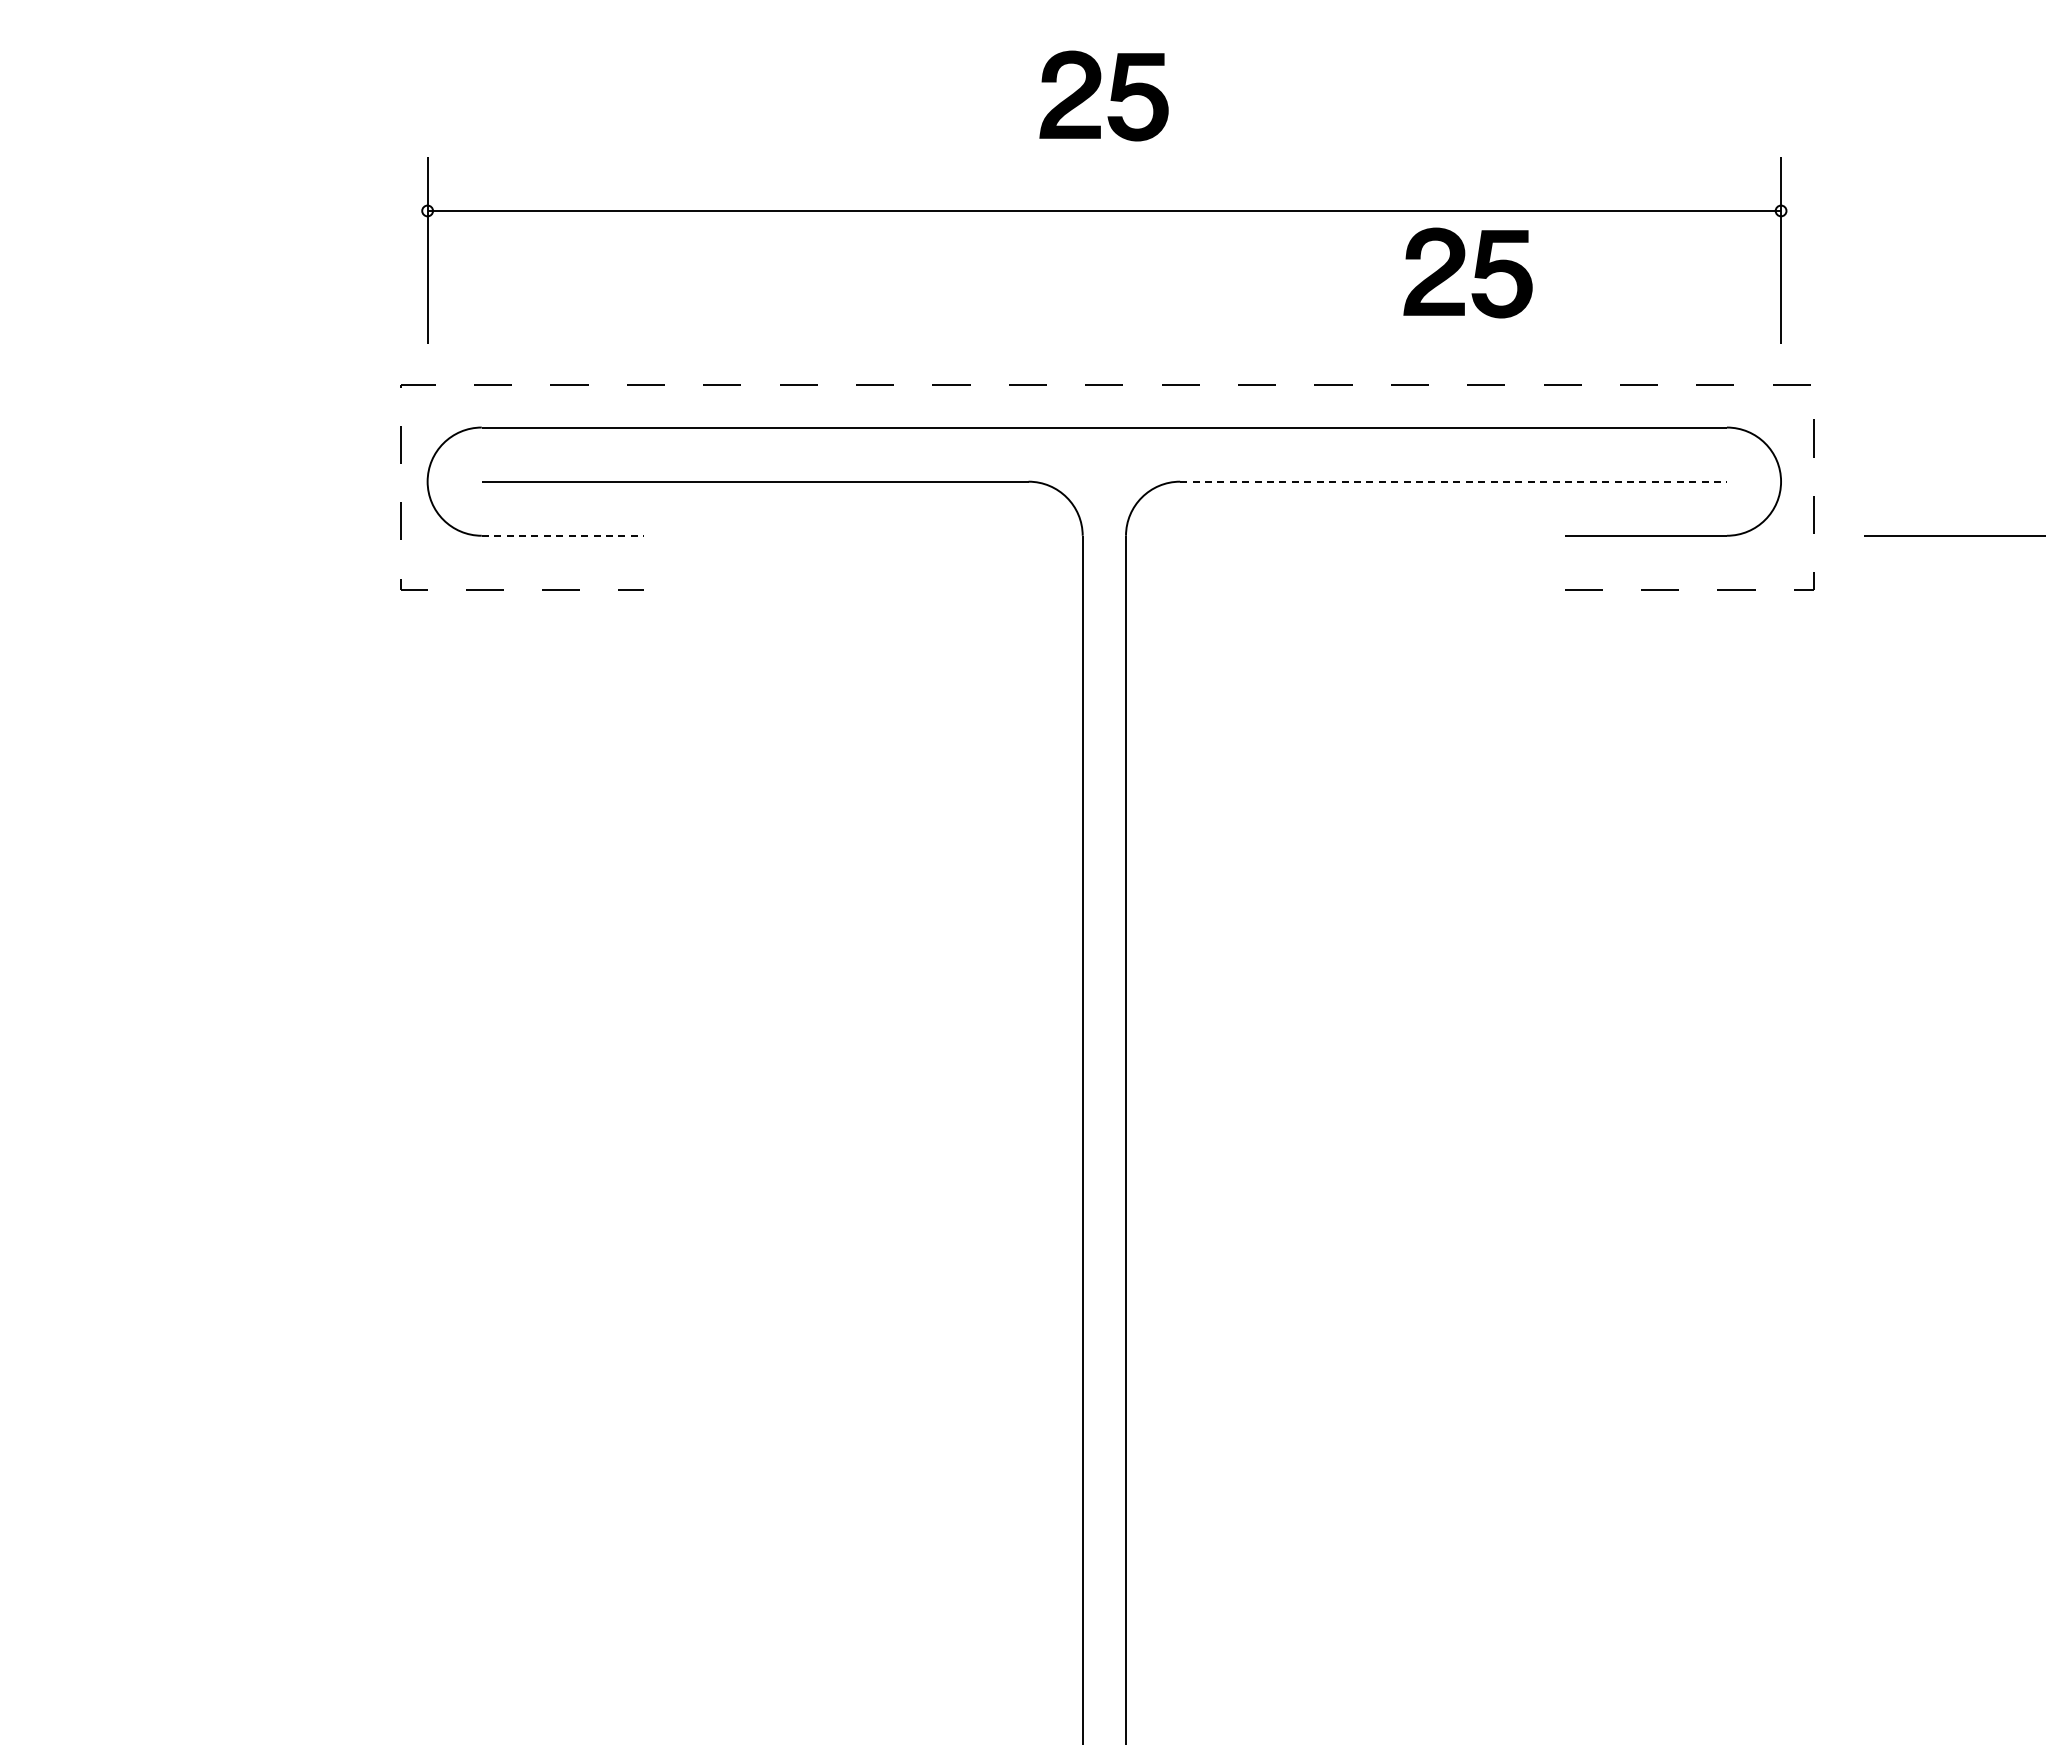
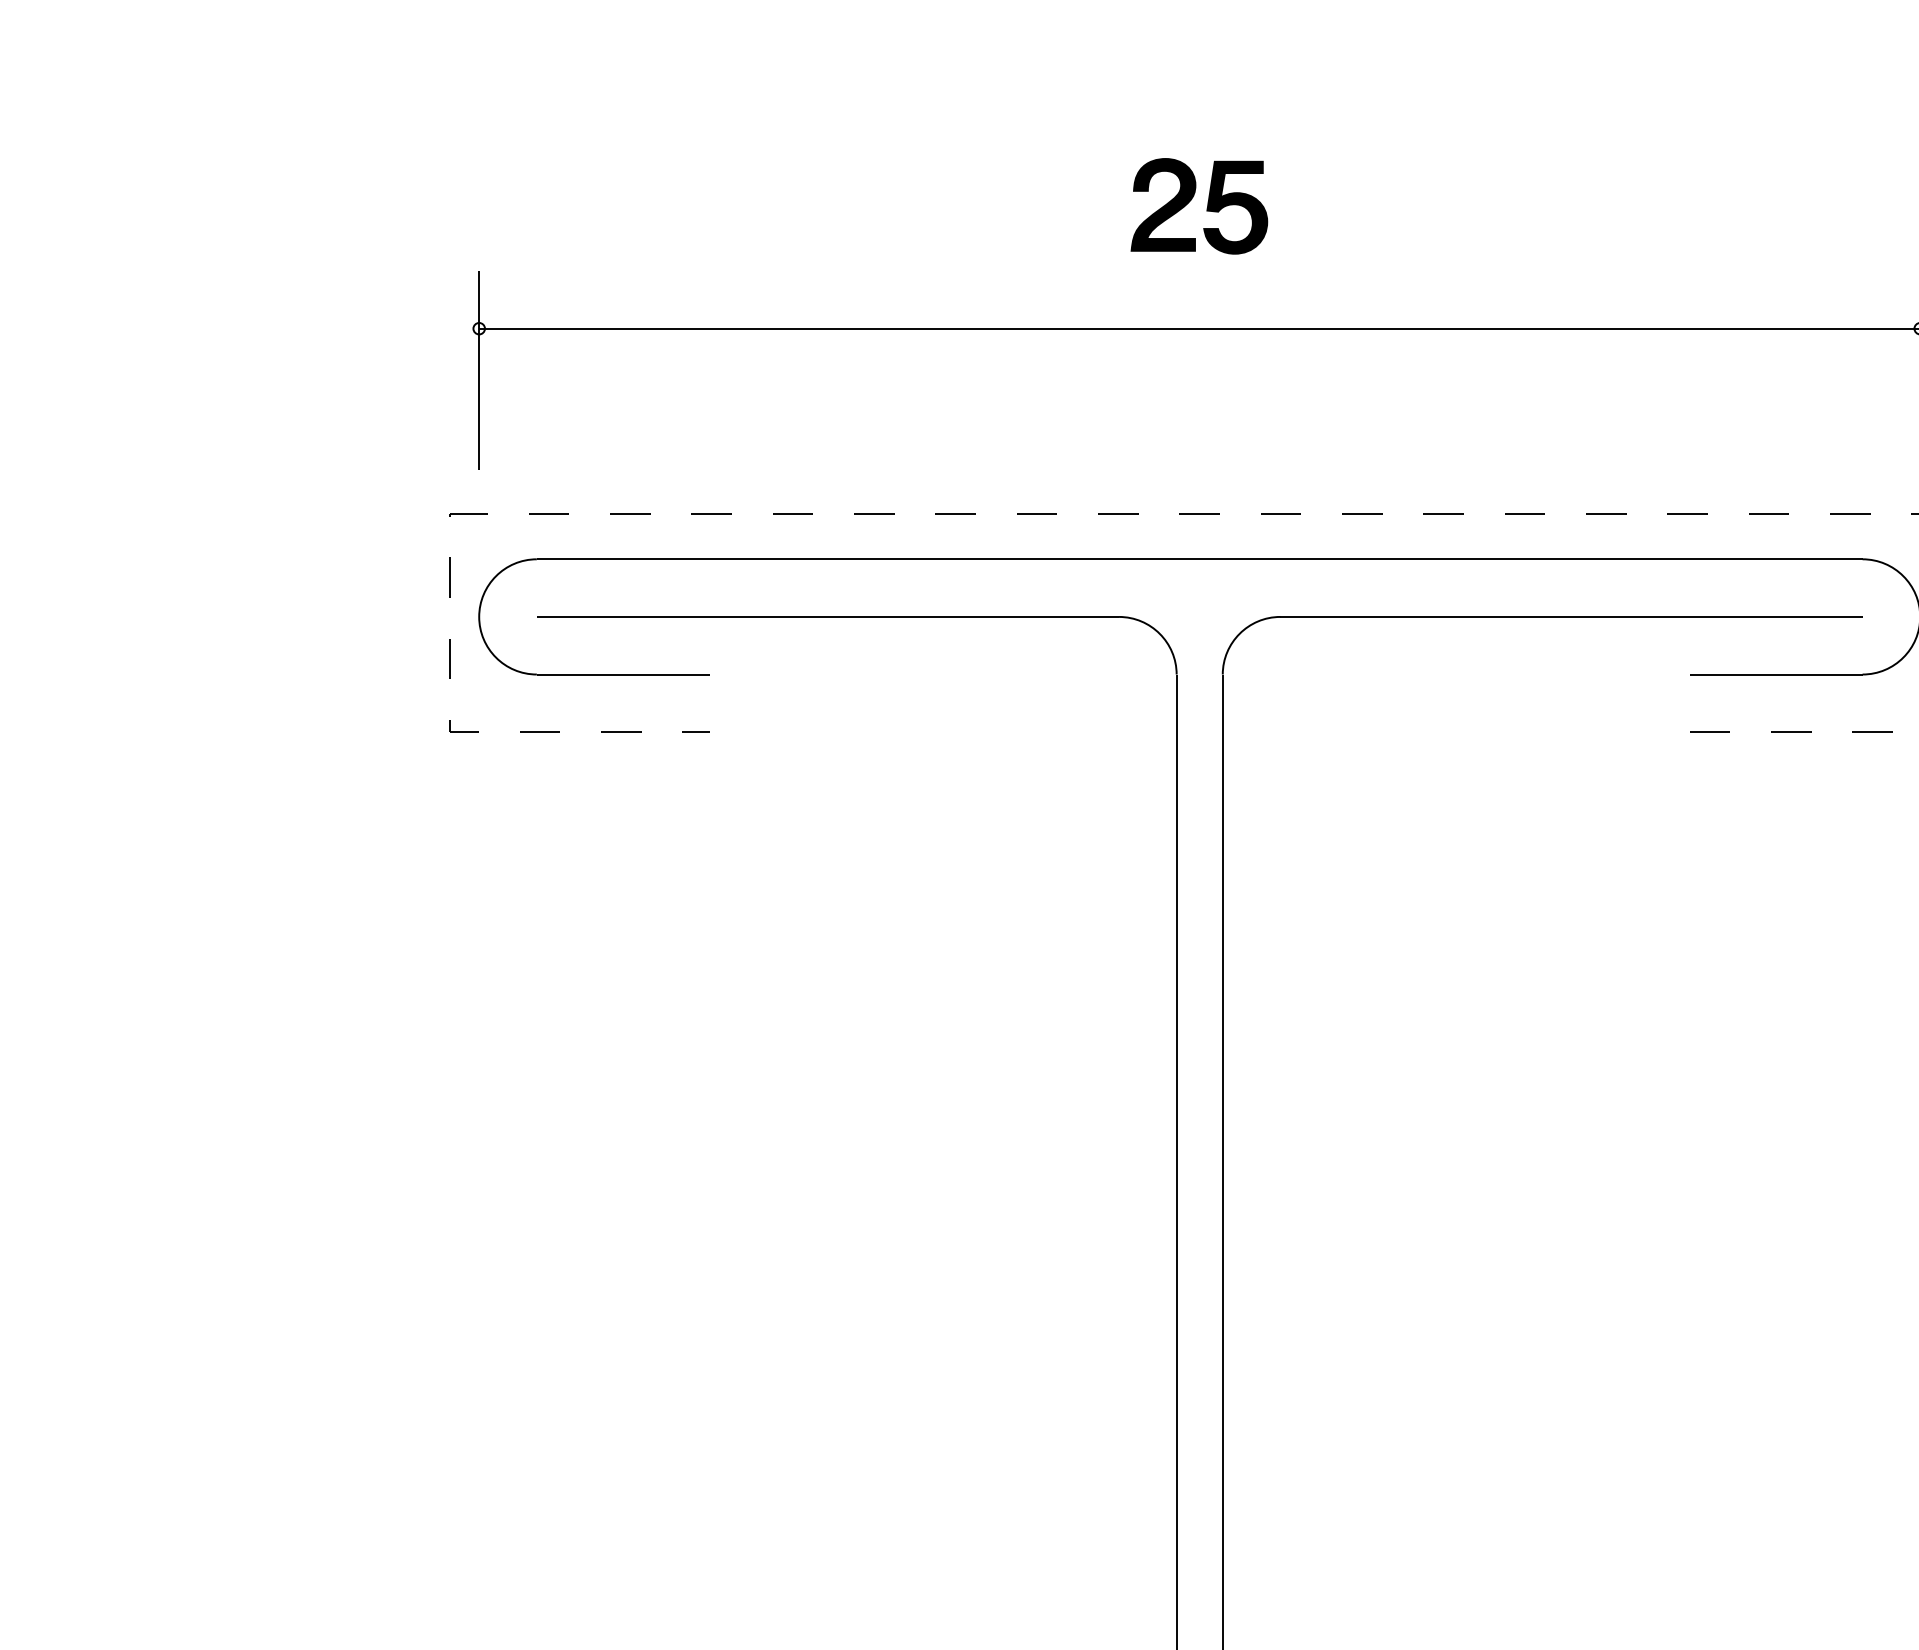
part: (1475, 272) -> (1594, 394), removed
line: (1454, 481) -> (1572, 616), dashed -> solid
line: (563, 535) -> (623, 674), dashed -> solid

